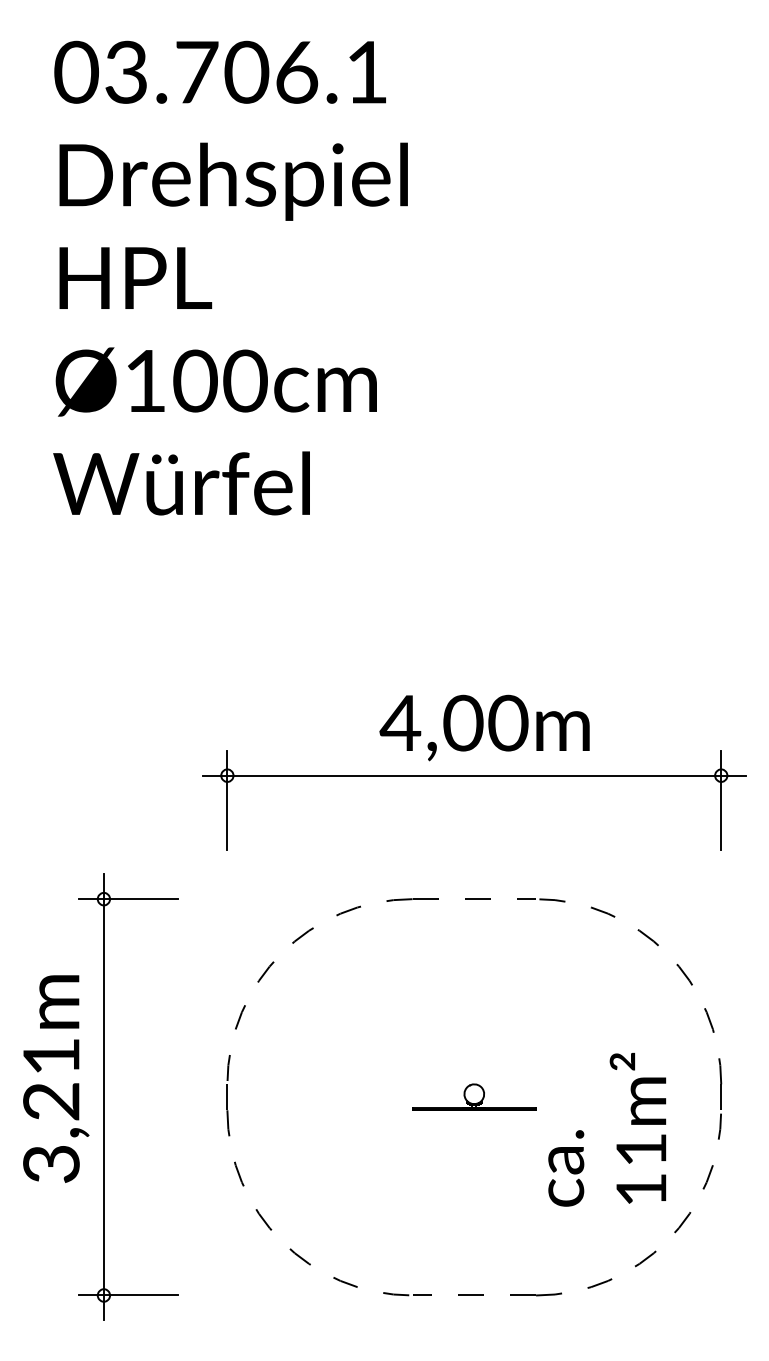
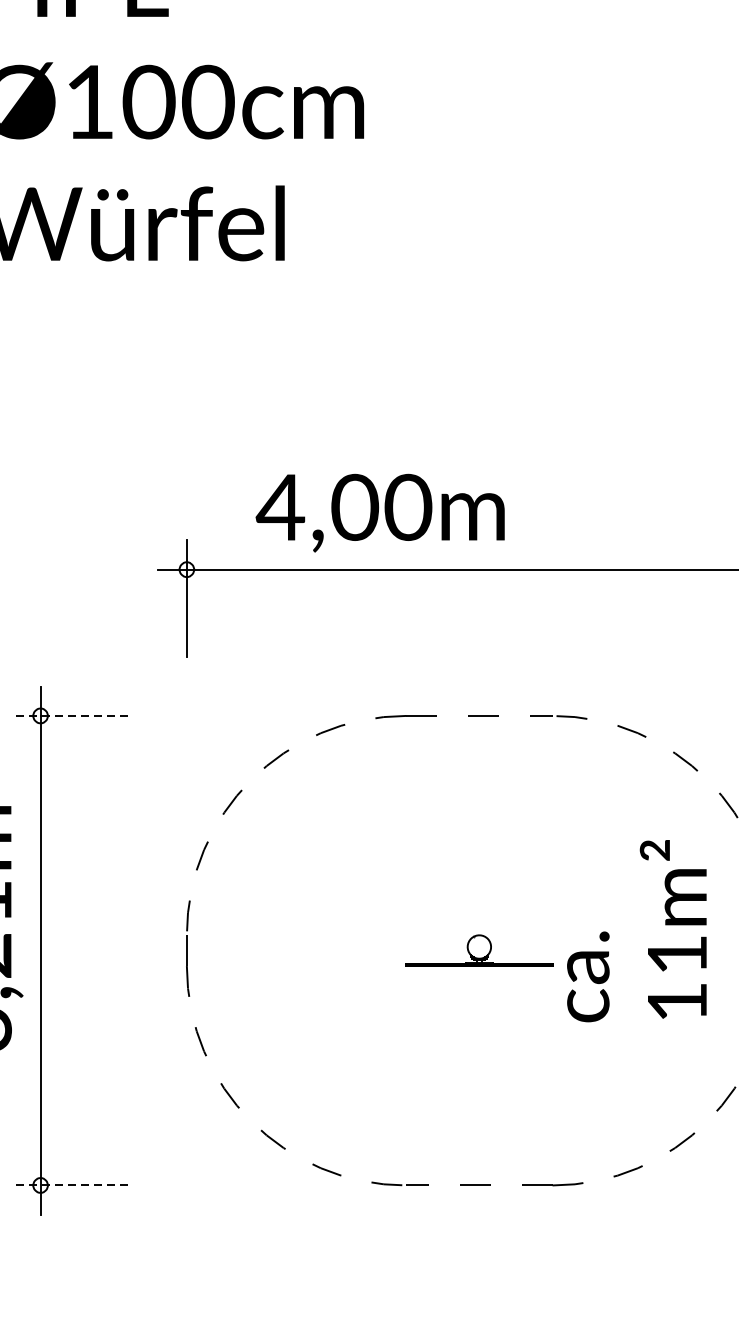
text: (484, 727) -> (380, 512), moved
line: (128, 899) -> (69, 716), solid -> dashed
text: (607, 1129) -> (637, 930), moved
line: (128, 1295) -> (69, 1185), solid -> dashed

